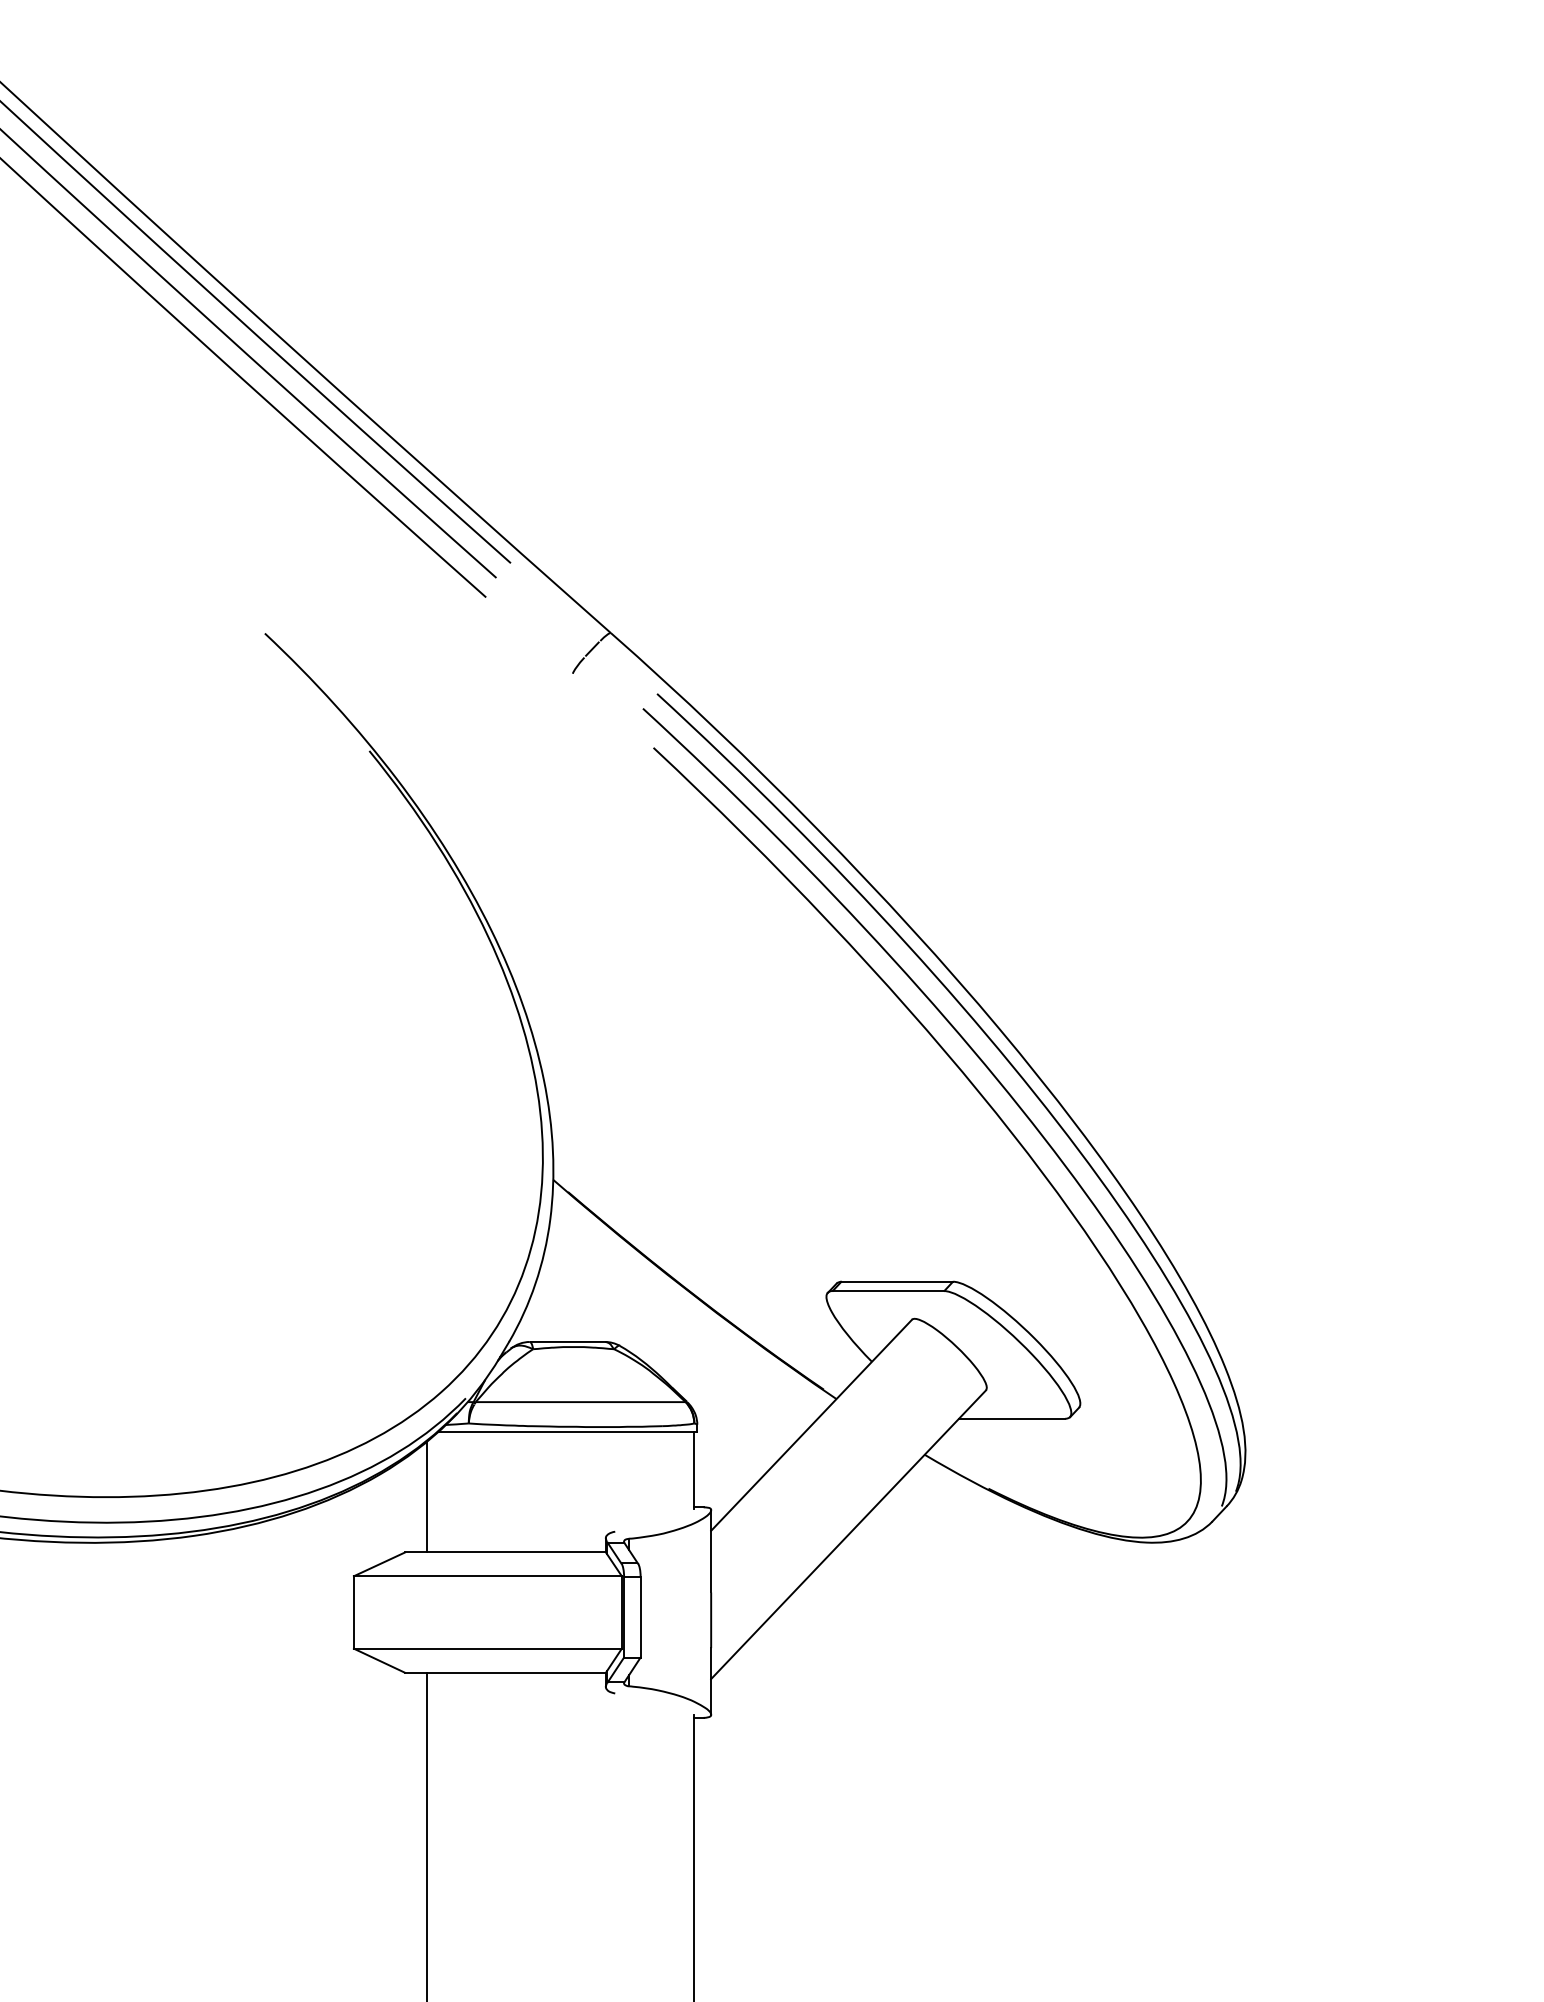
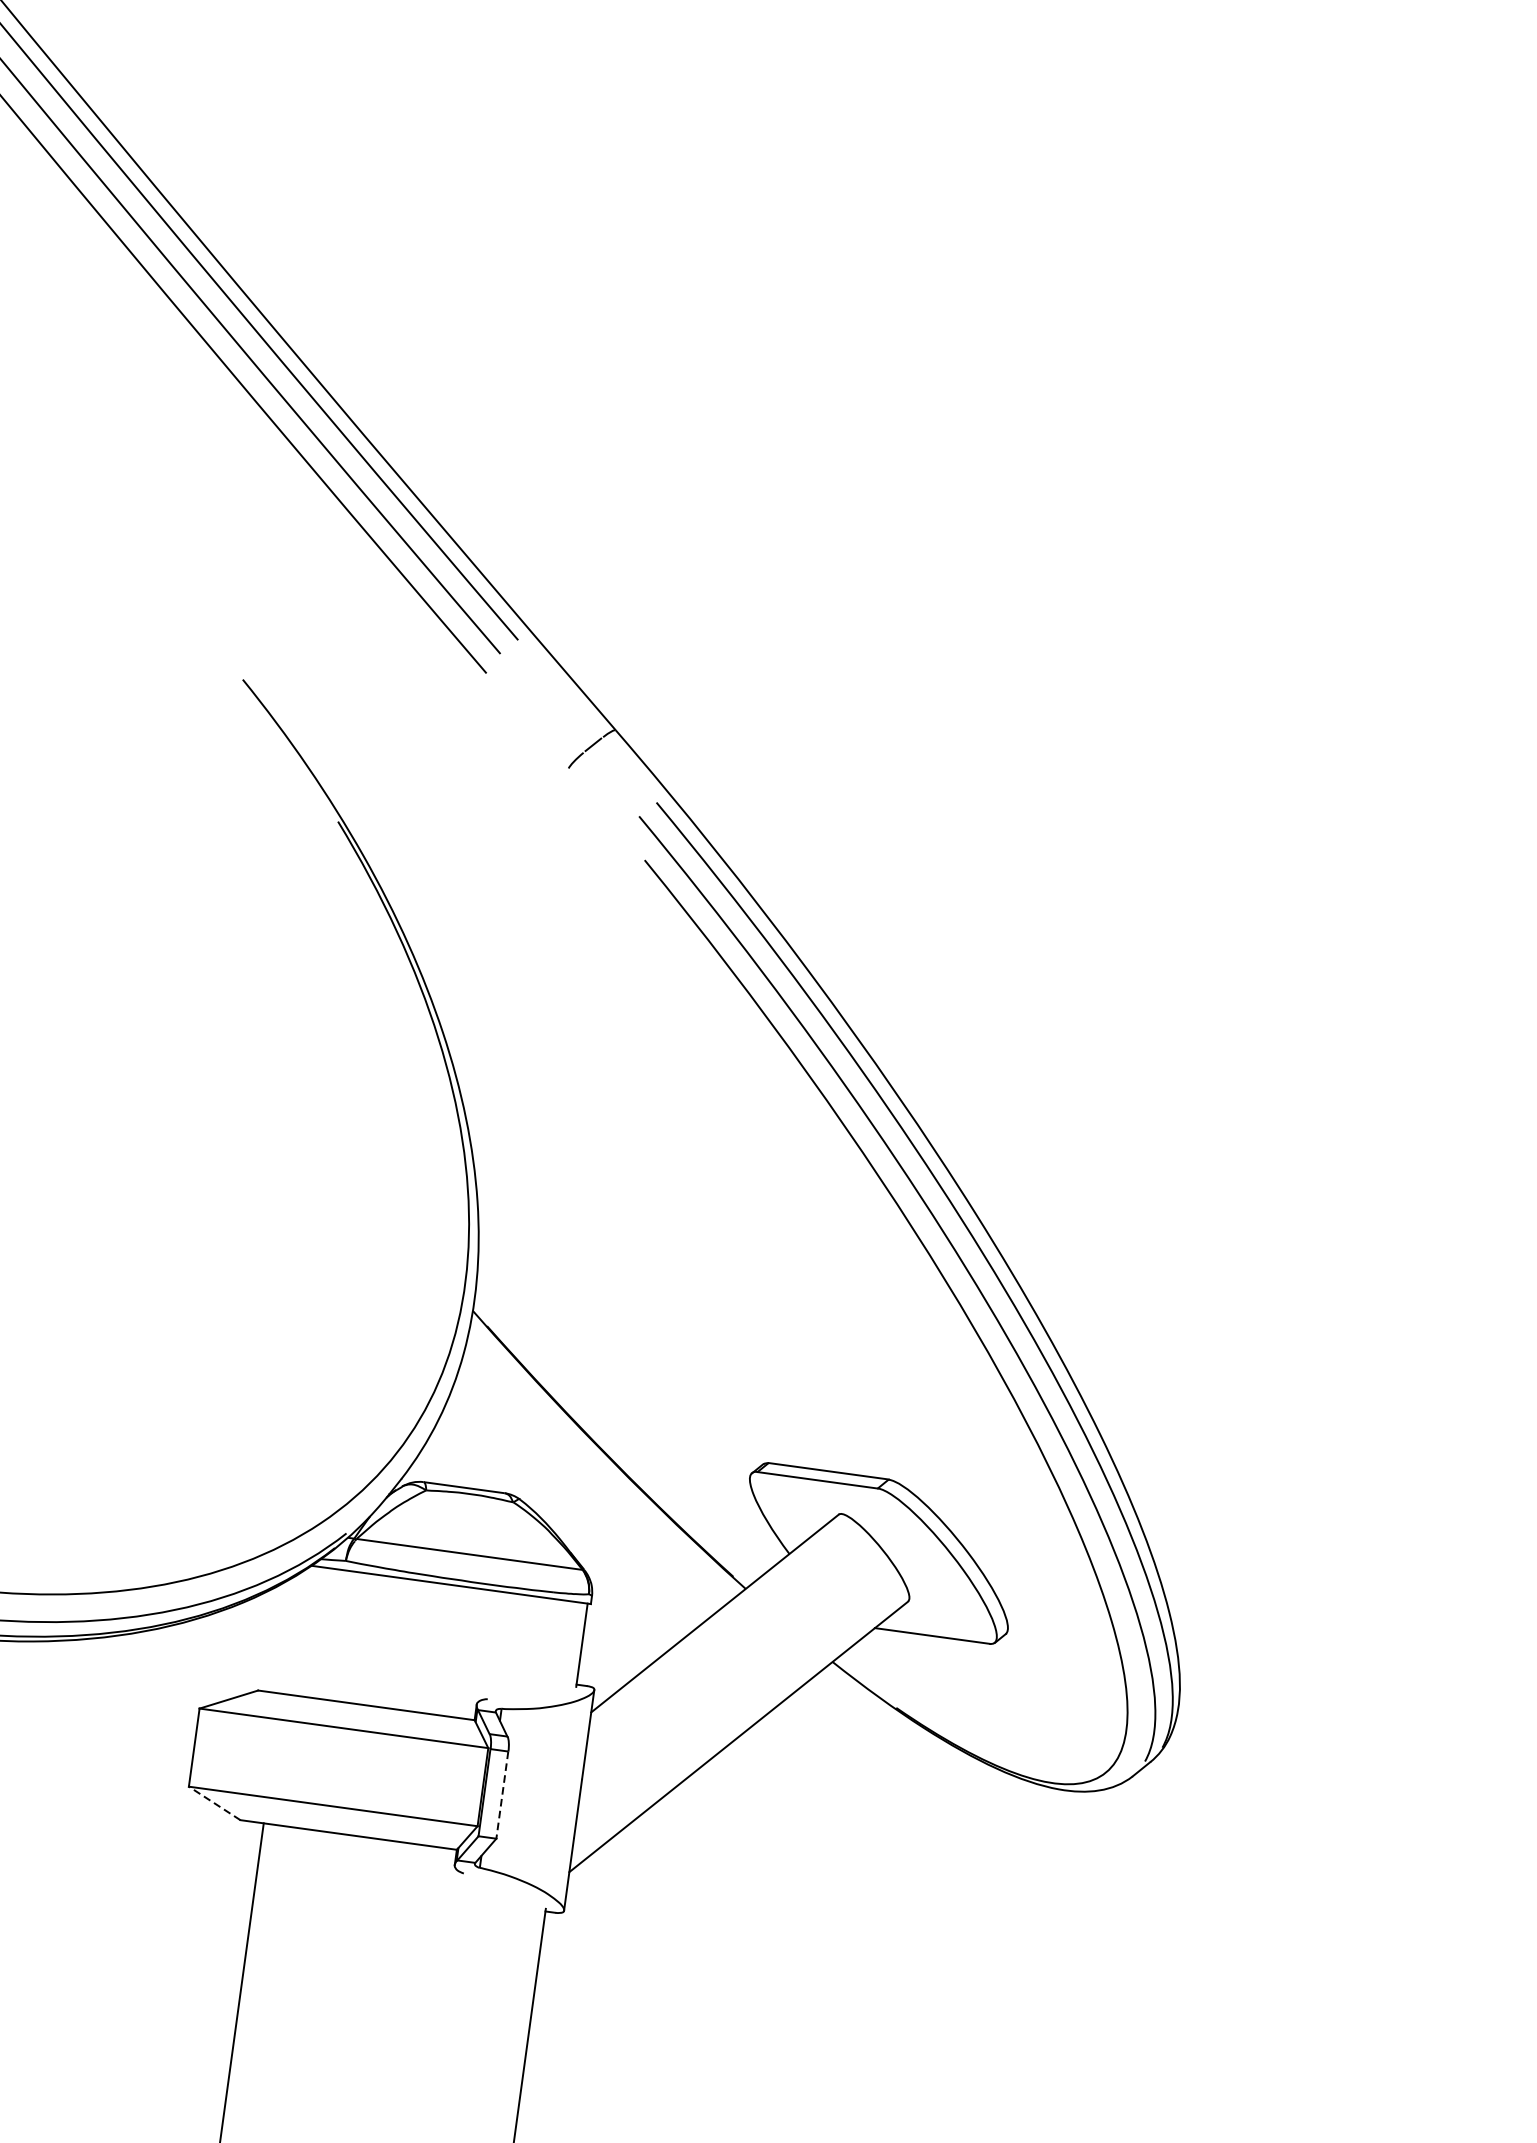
line: (426, 1497) -> (289, 1634), removed
line: (640, 1617) -> (502, 1795), solid -> dashed
line: (379, 1660) -> (214, 1803), solid -> dashed

